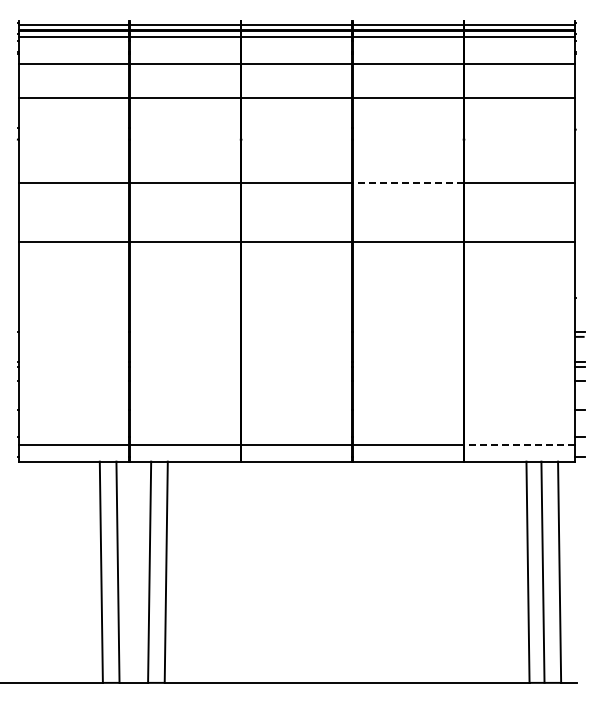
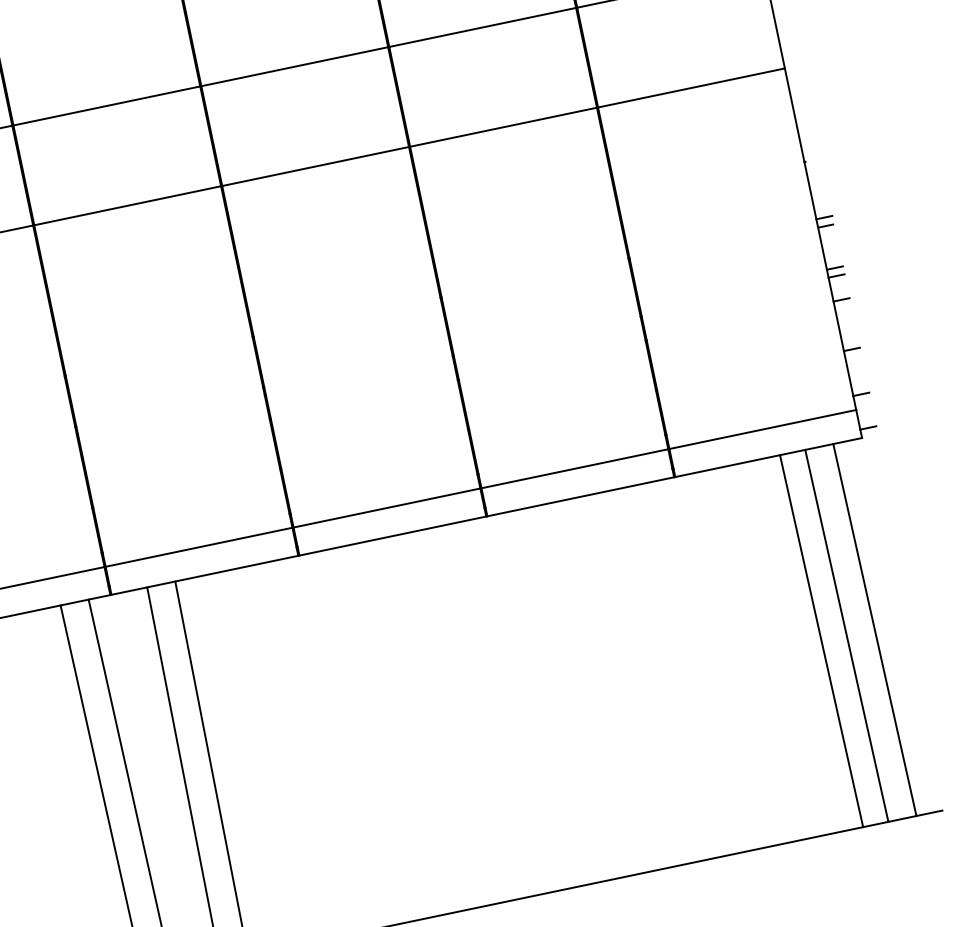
line: (407, 183) -> (481, 28), dashed -> solid
line: (519, 445) -> (762, 430), dashed -> solid

